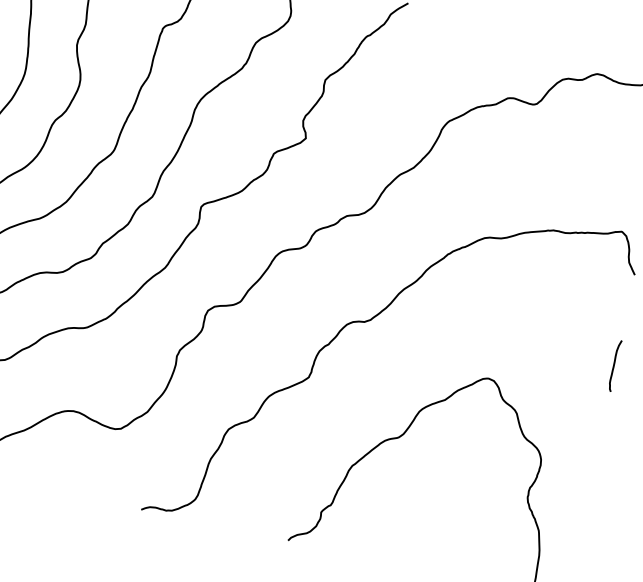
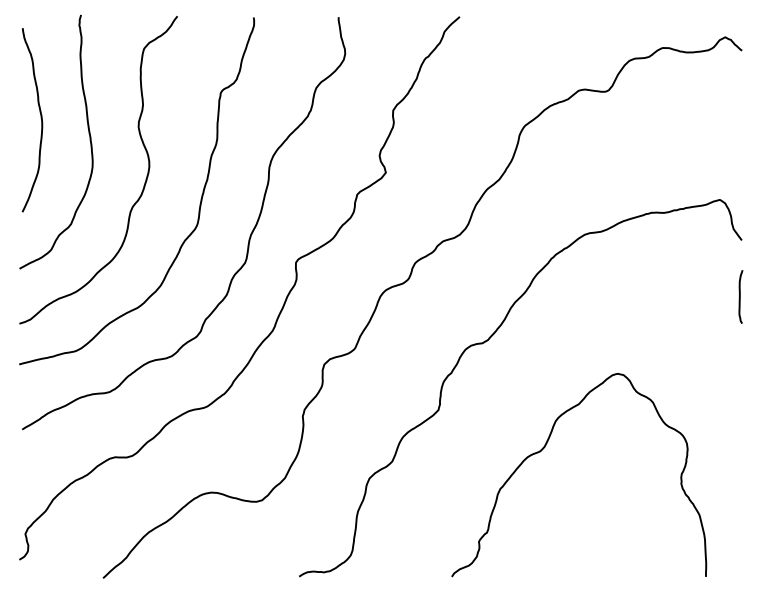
curve: (614, 365) -> (740, 296), moved

